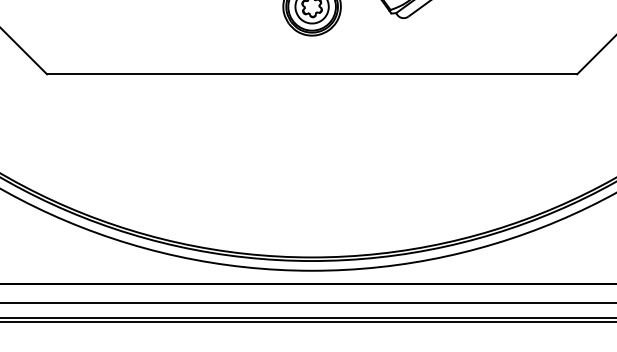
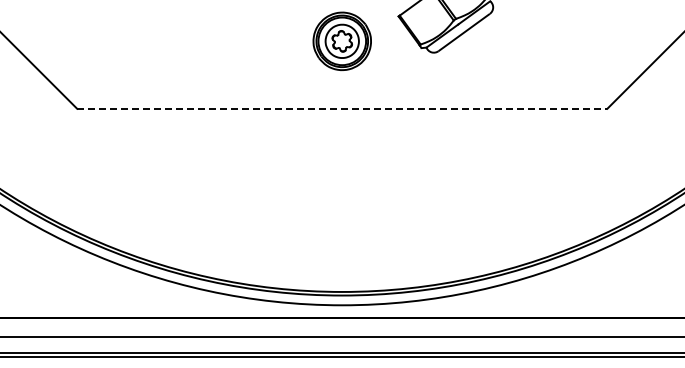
line: (312, 73) -> (342, 108), solid -> dashed

